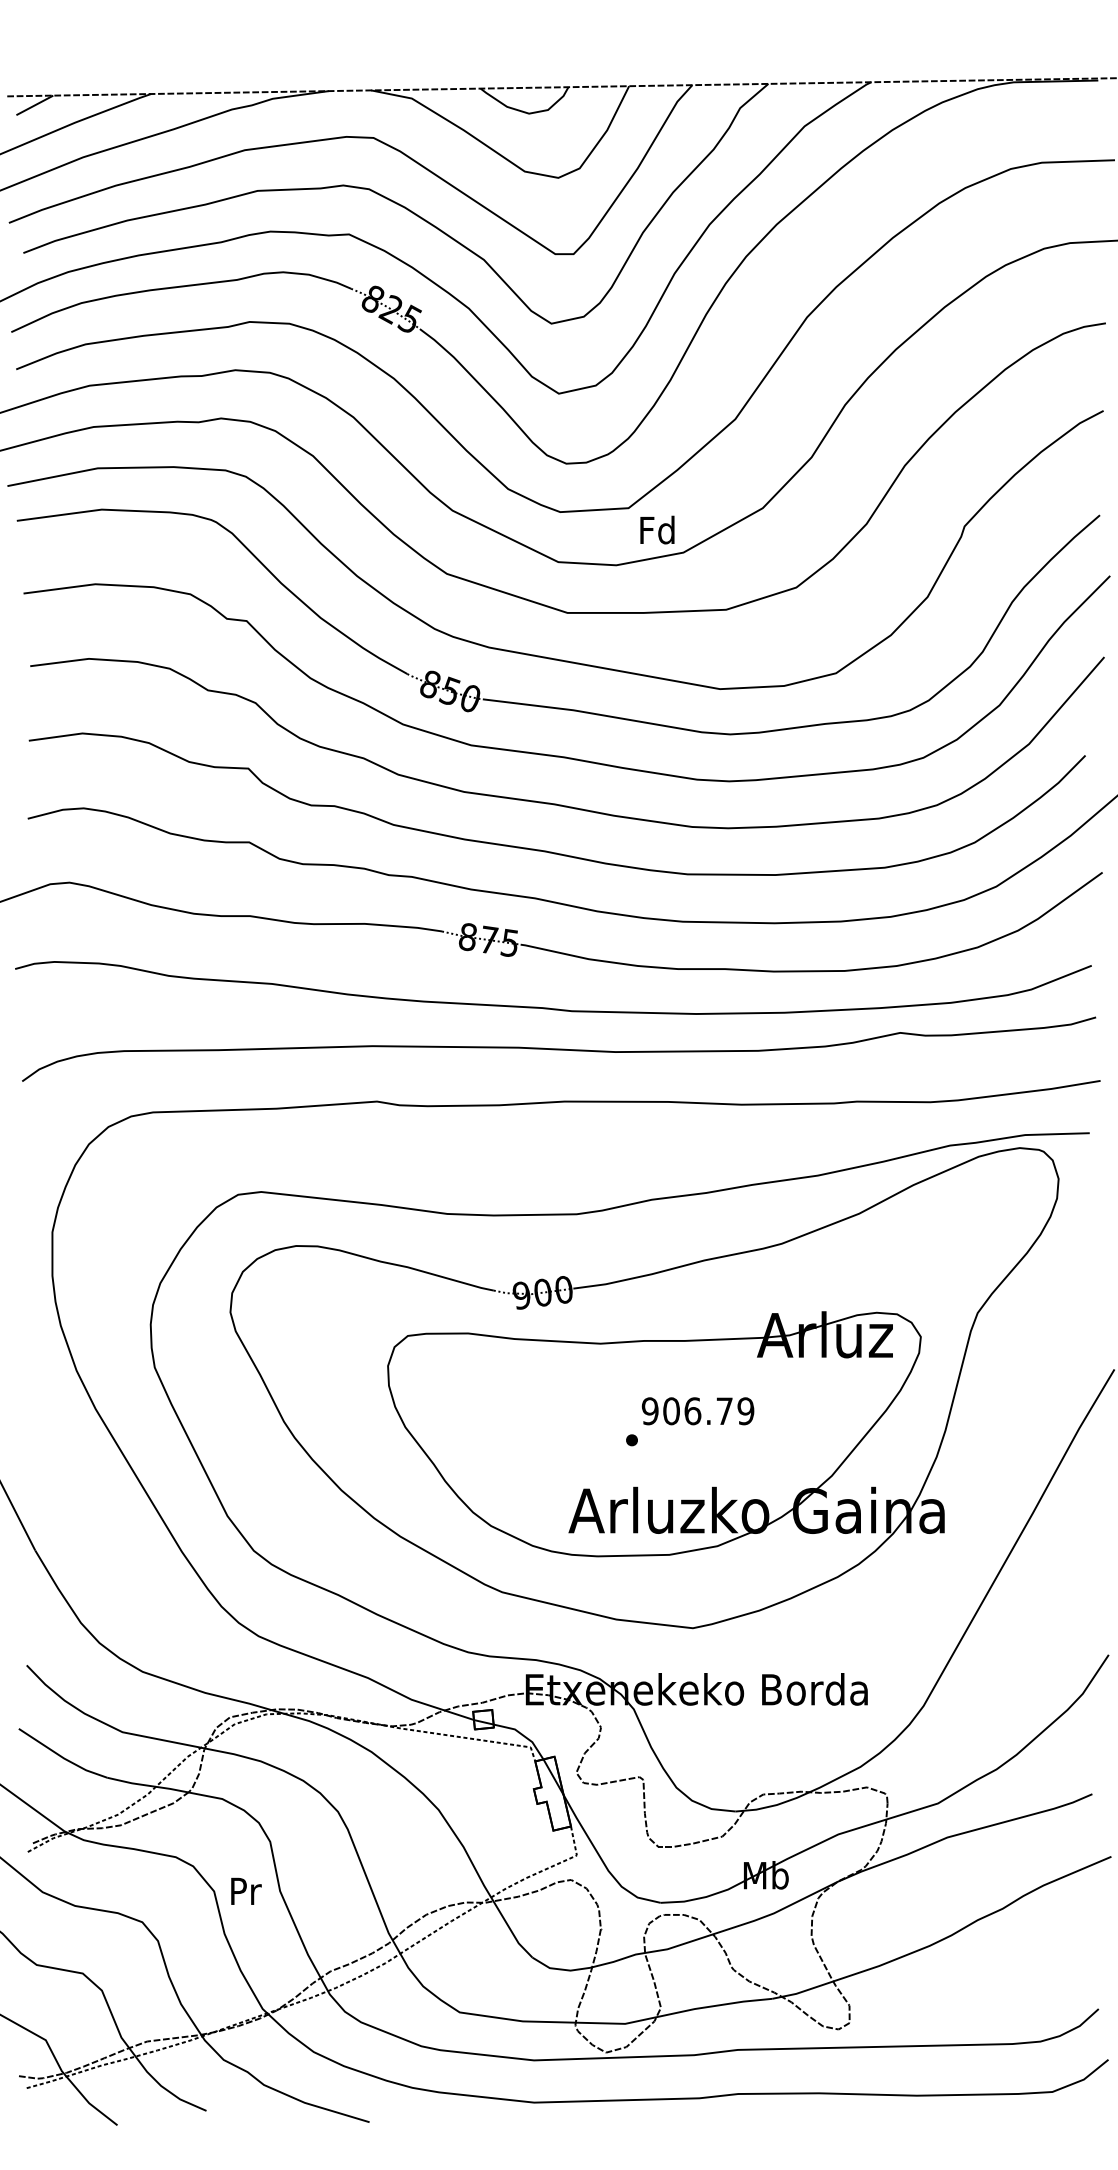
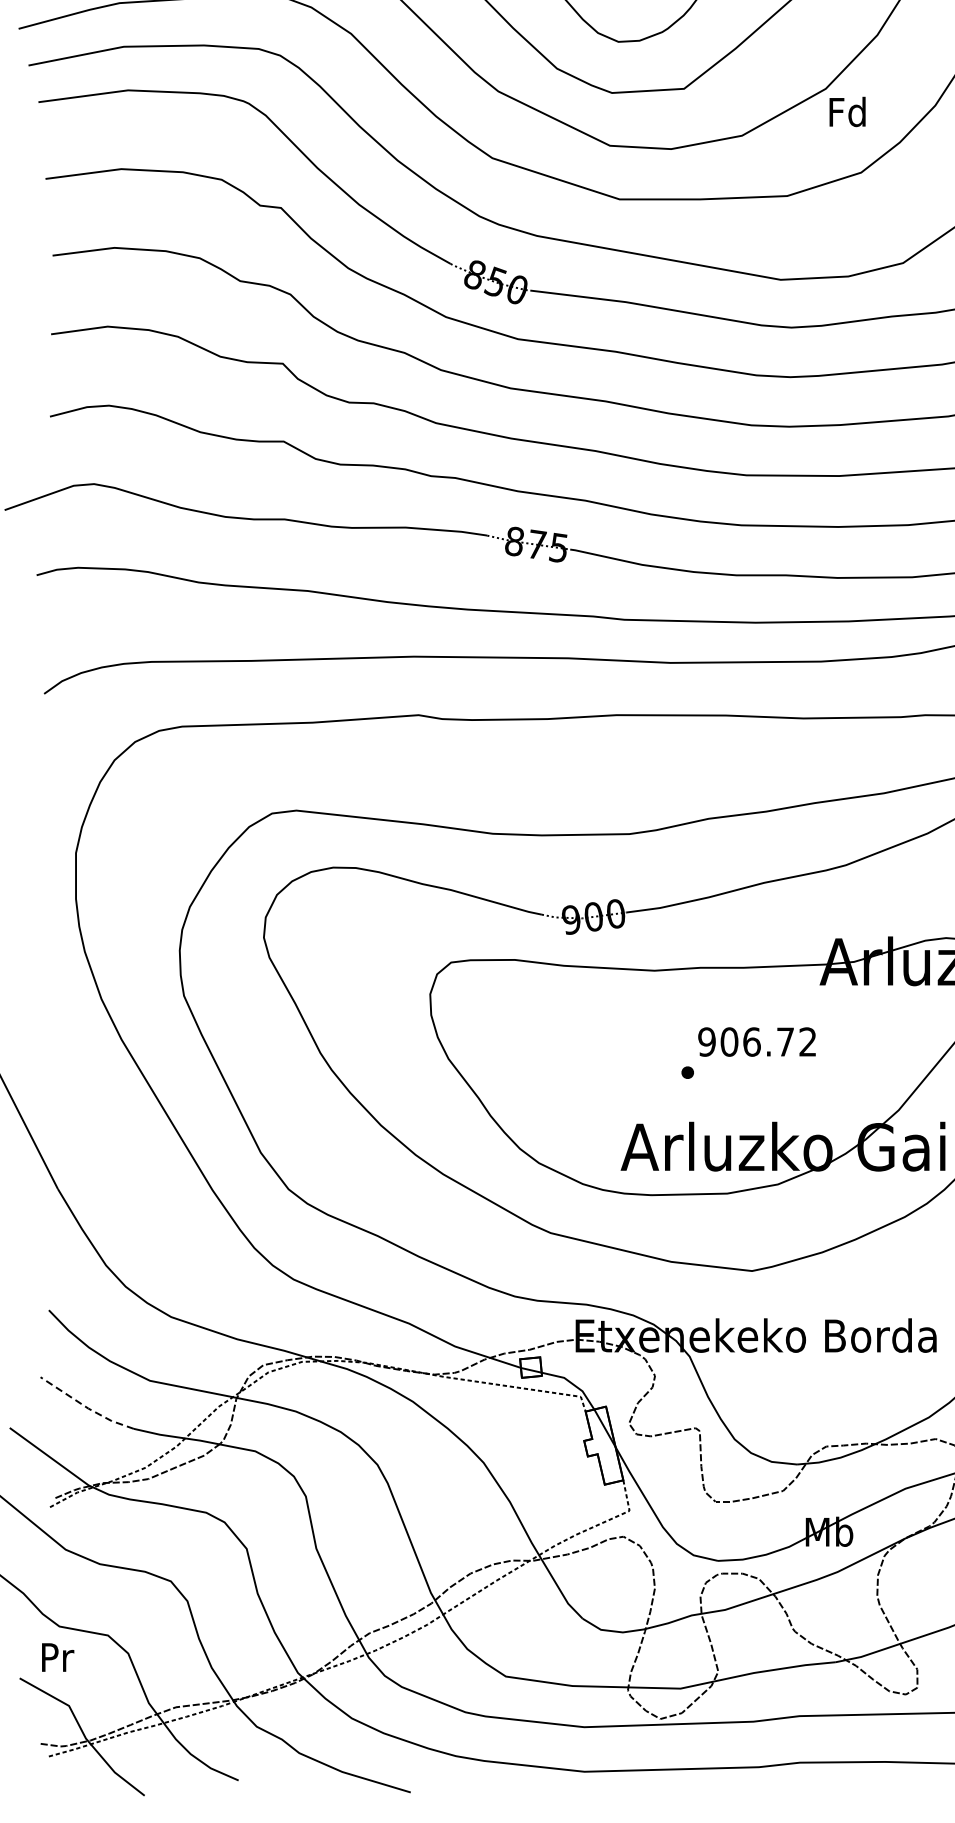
text: (657, 529) -> (847, 111), moved
text: (745, 1411) -> (807, 1042), 906.79 -> 906.72
line: (61, 1756) -> (85, 1406), solid -> dashed
text: (246, 1890) -> (58, 1656), moved

